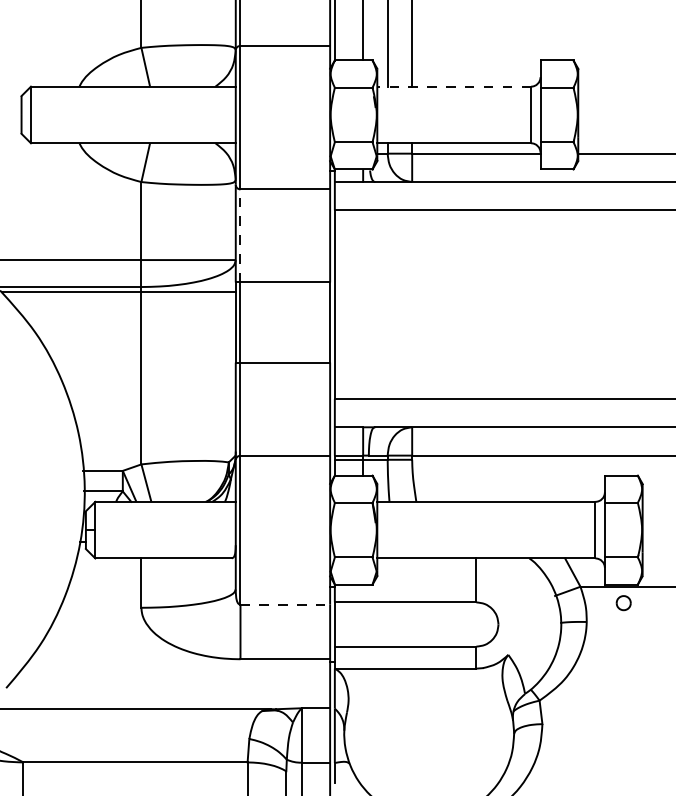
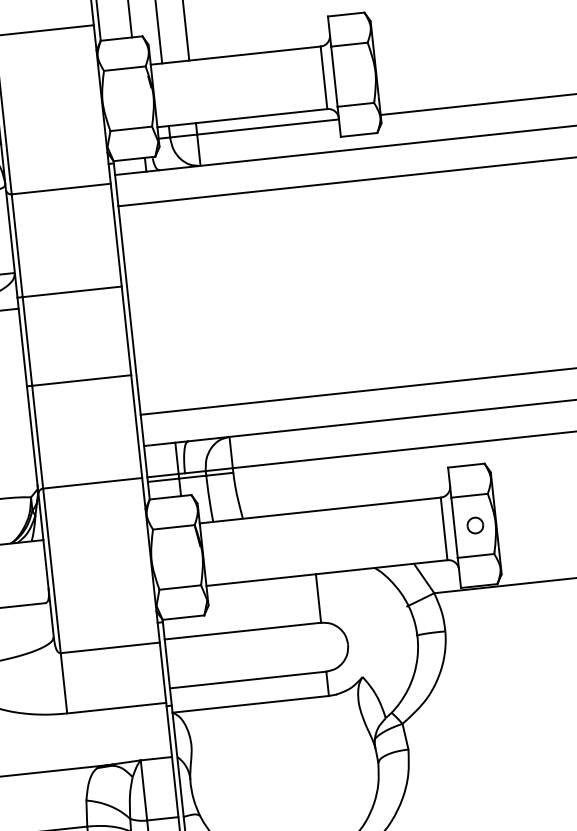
line: (454, 86) -> (236, 55), dashed -> solid
line: (240, 235) -> (17, 245), dashed -> solid
part: (623, 603) -> (475, 525), moved
line: (285, 604) -> (110, 647), dashed -> solid

